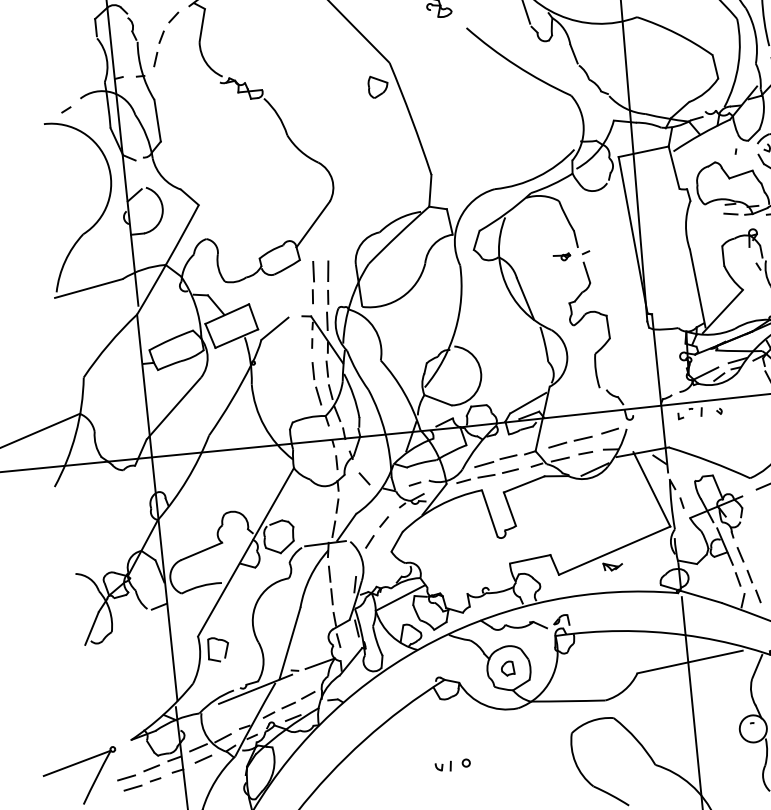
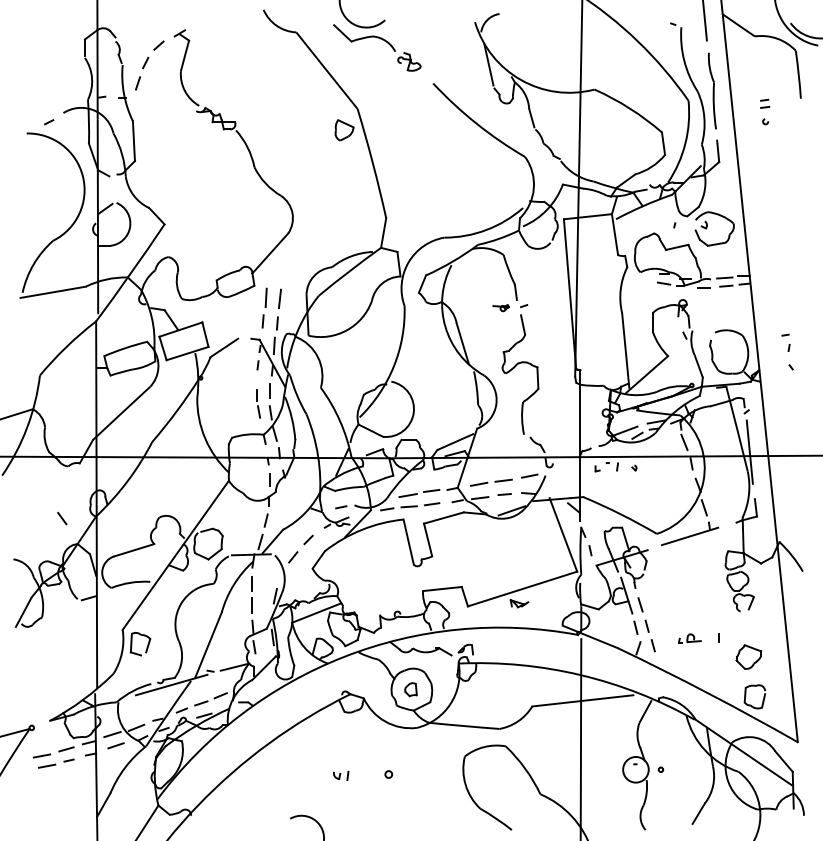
part: (316, 383) -> (258, 403), size x0.7
line: (364, 478) -> (62, 518), moved
circle: (465, 763) -> (388, 774), moved

